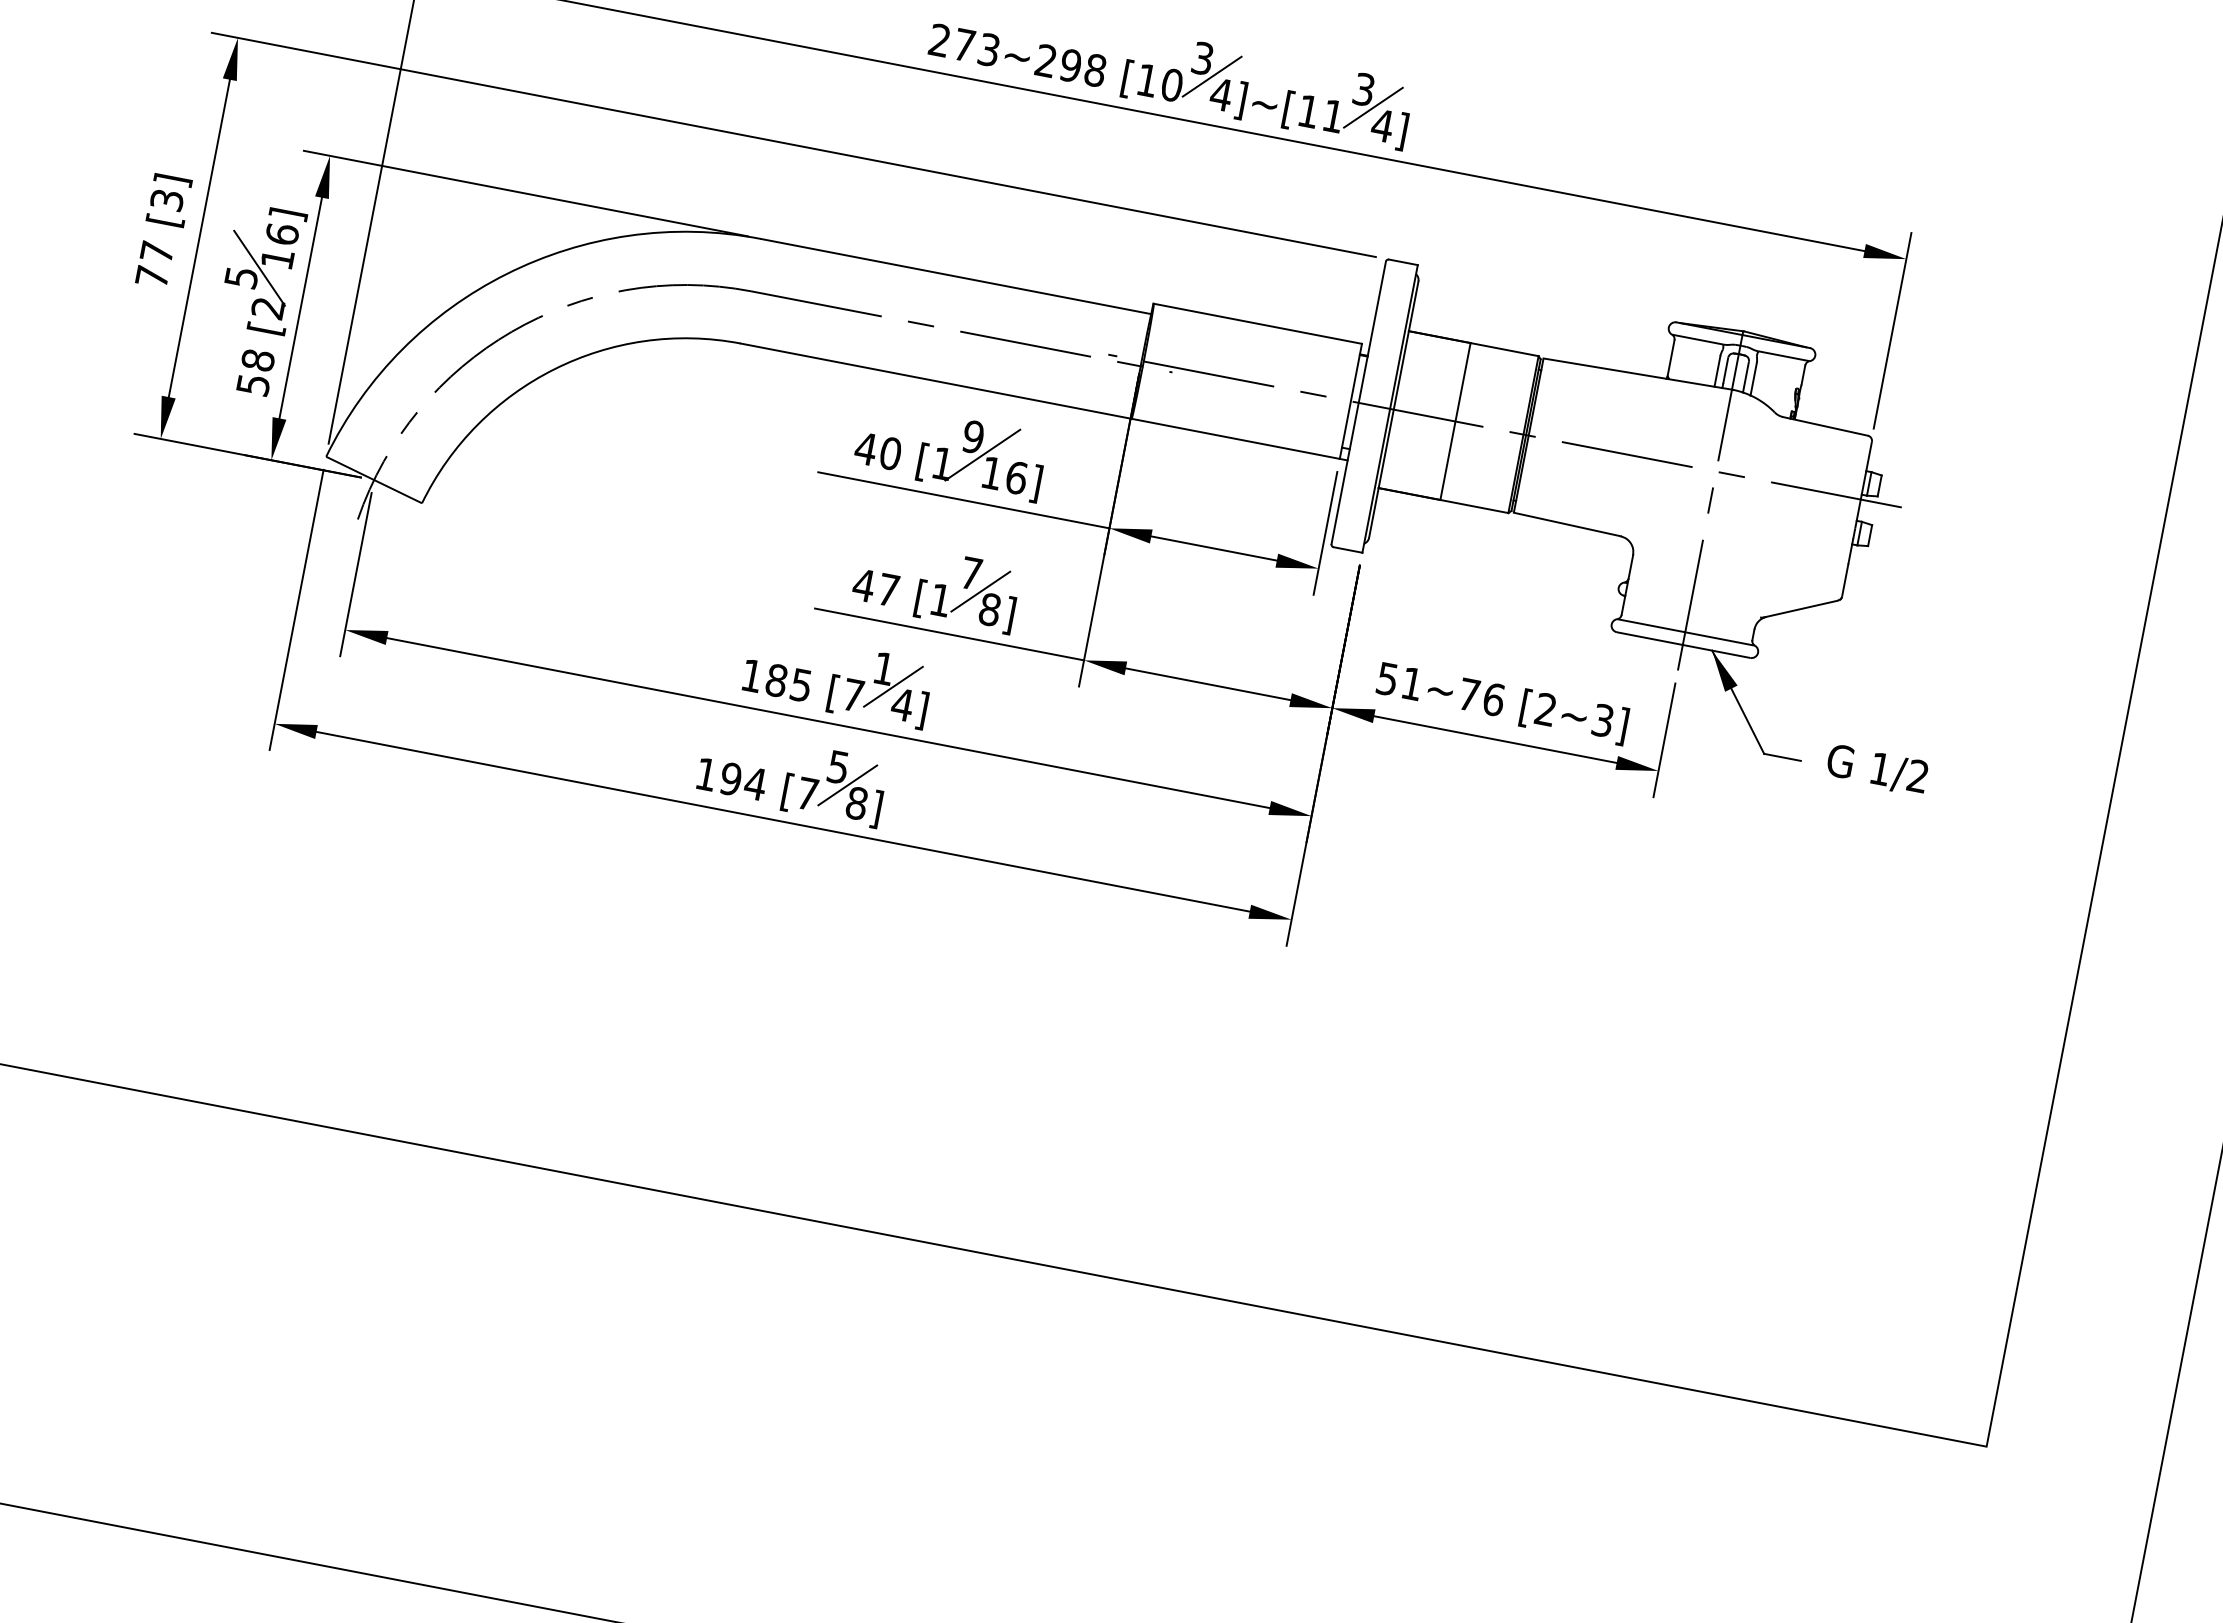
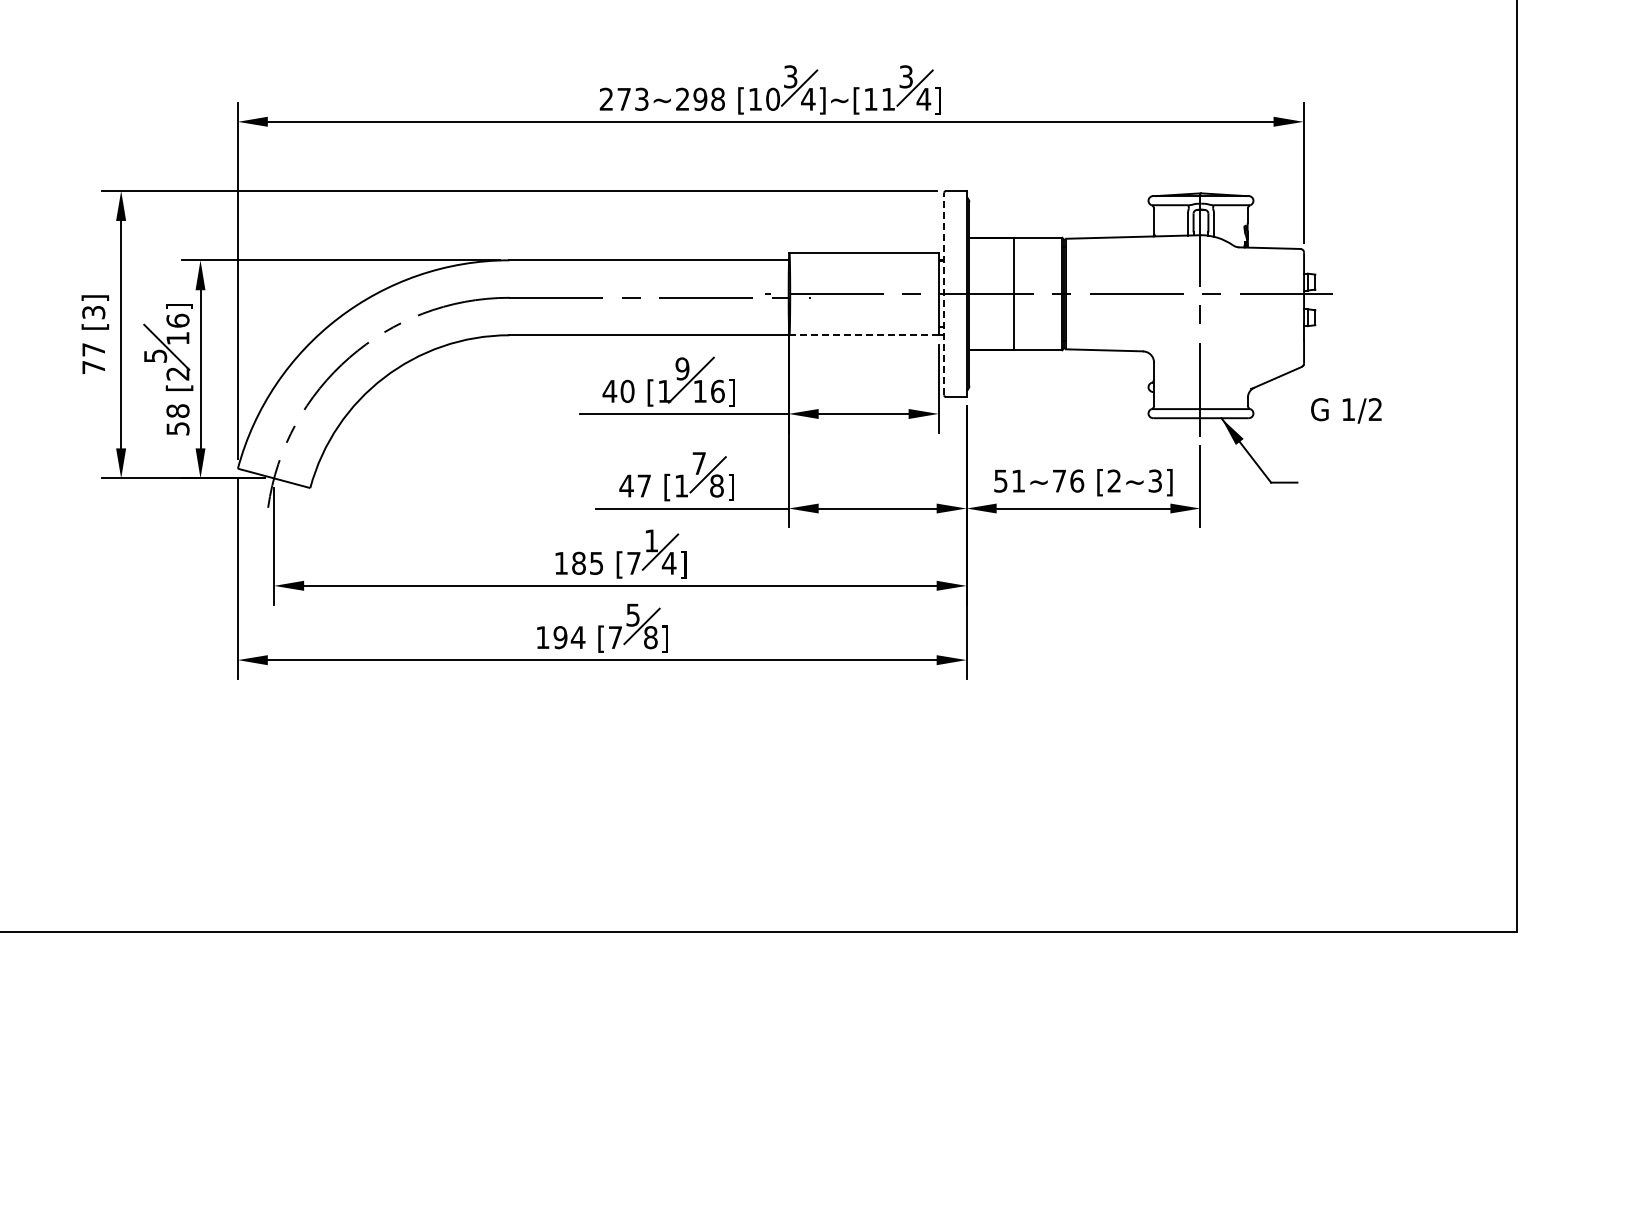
line: (1359, 402) -> (944, 293), solid -> dashed
line: (1236, 439) -> (864, 335), solid -> dashed
text: (1877, 769) -> (1346, 410), moved

